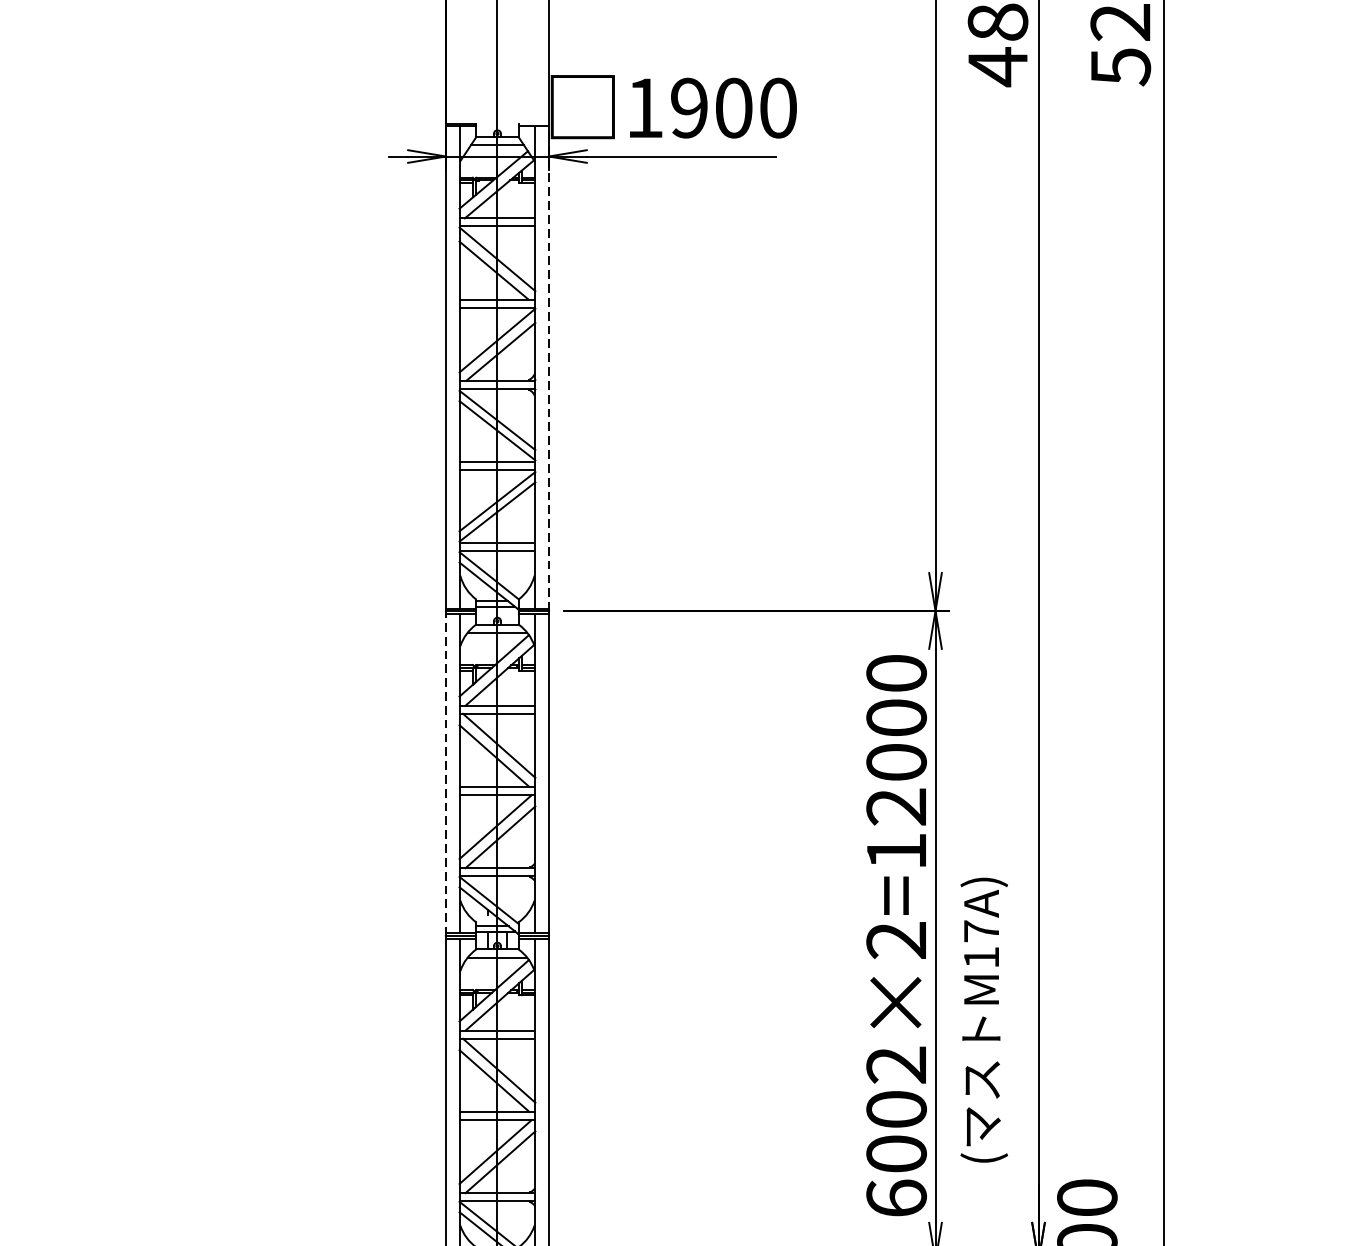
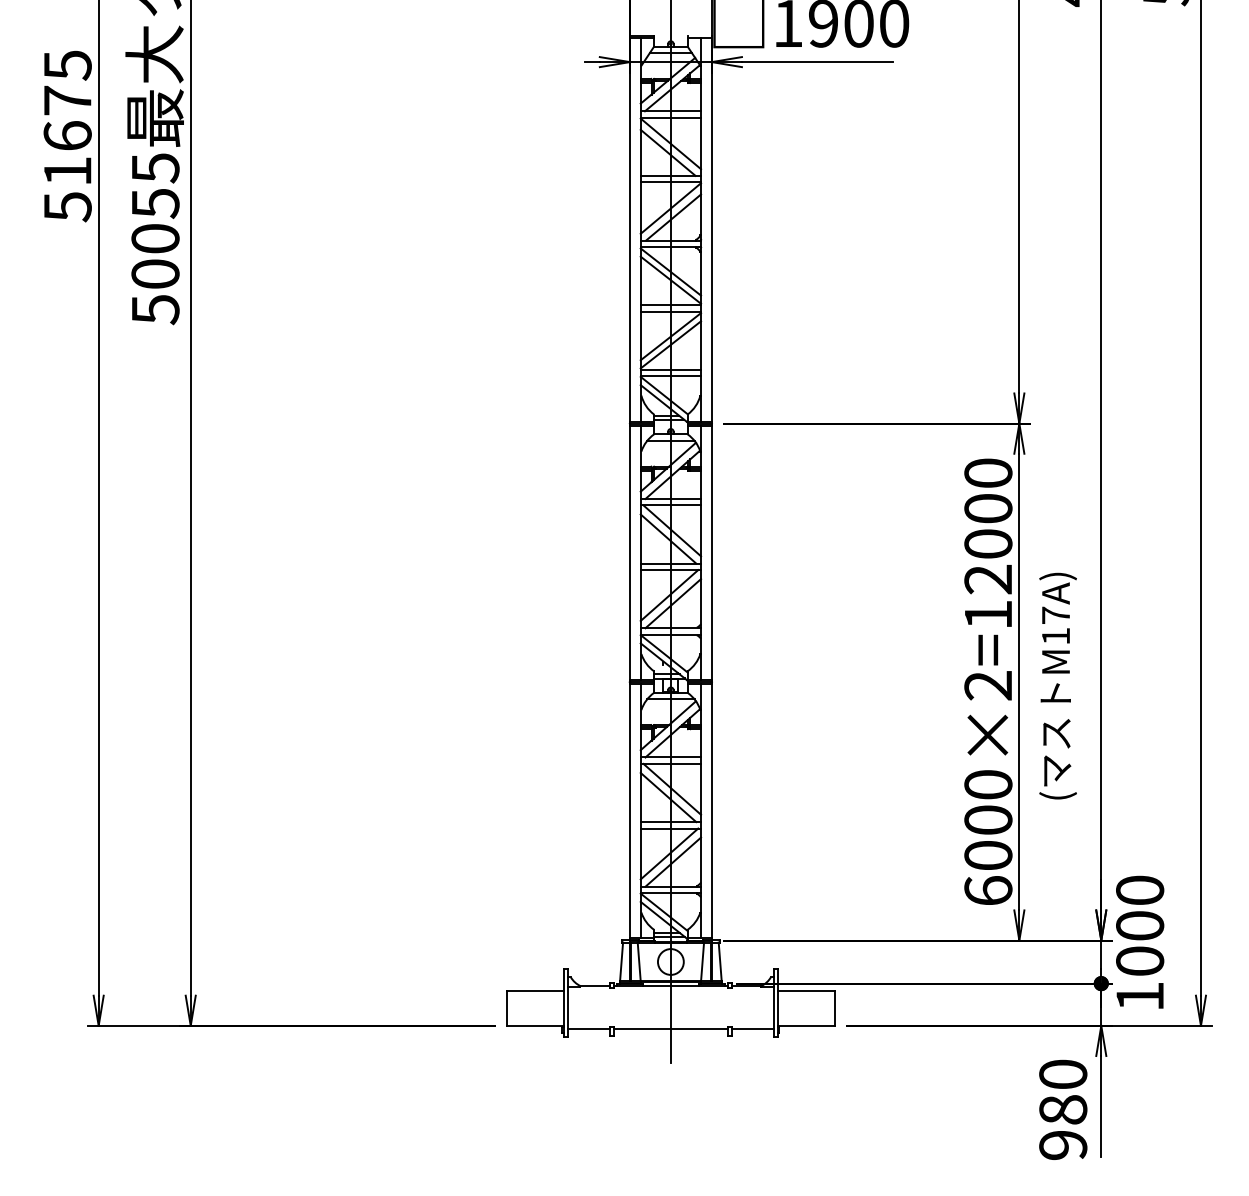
line: (548, 366) -> (711, 229), dashed -> solid
line: (445, 772) -> (629, 552), dashed -> solid
text: (983, 1019) -> (1057, 685), moved
text: (896, 1064) -> (988, 784), 6002×2=12000 -> 6000×2=12000

